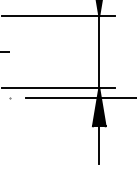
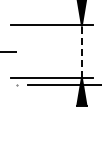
line: (98, 51) -> (81, 51), solid -> dashed
line: (98, 145) -> (81, 119), removed

